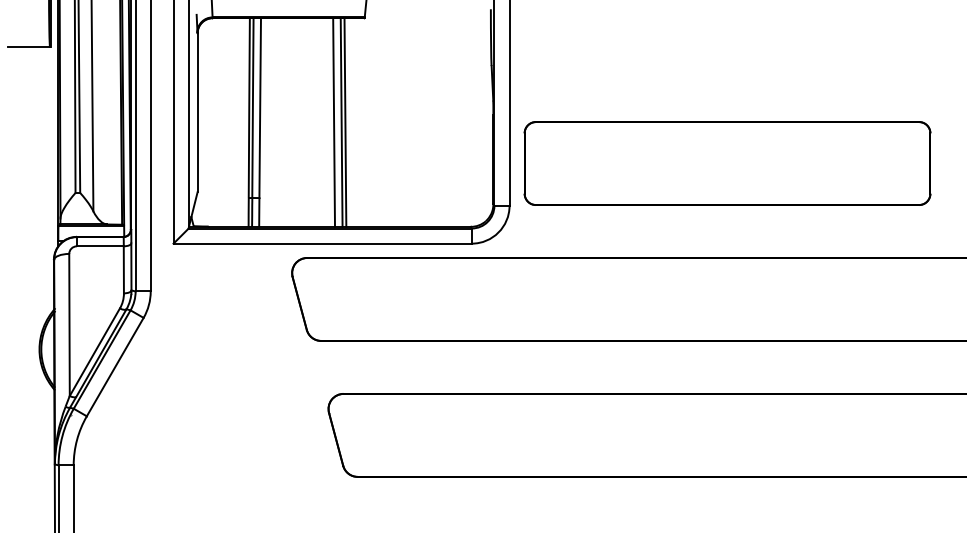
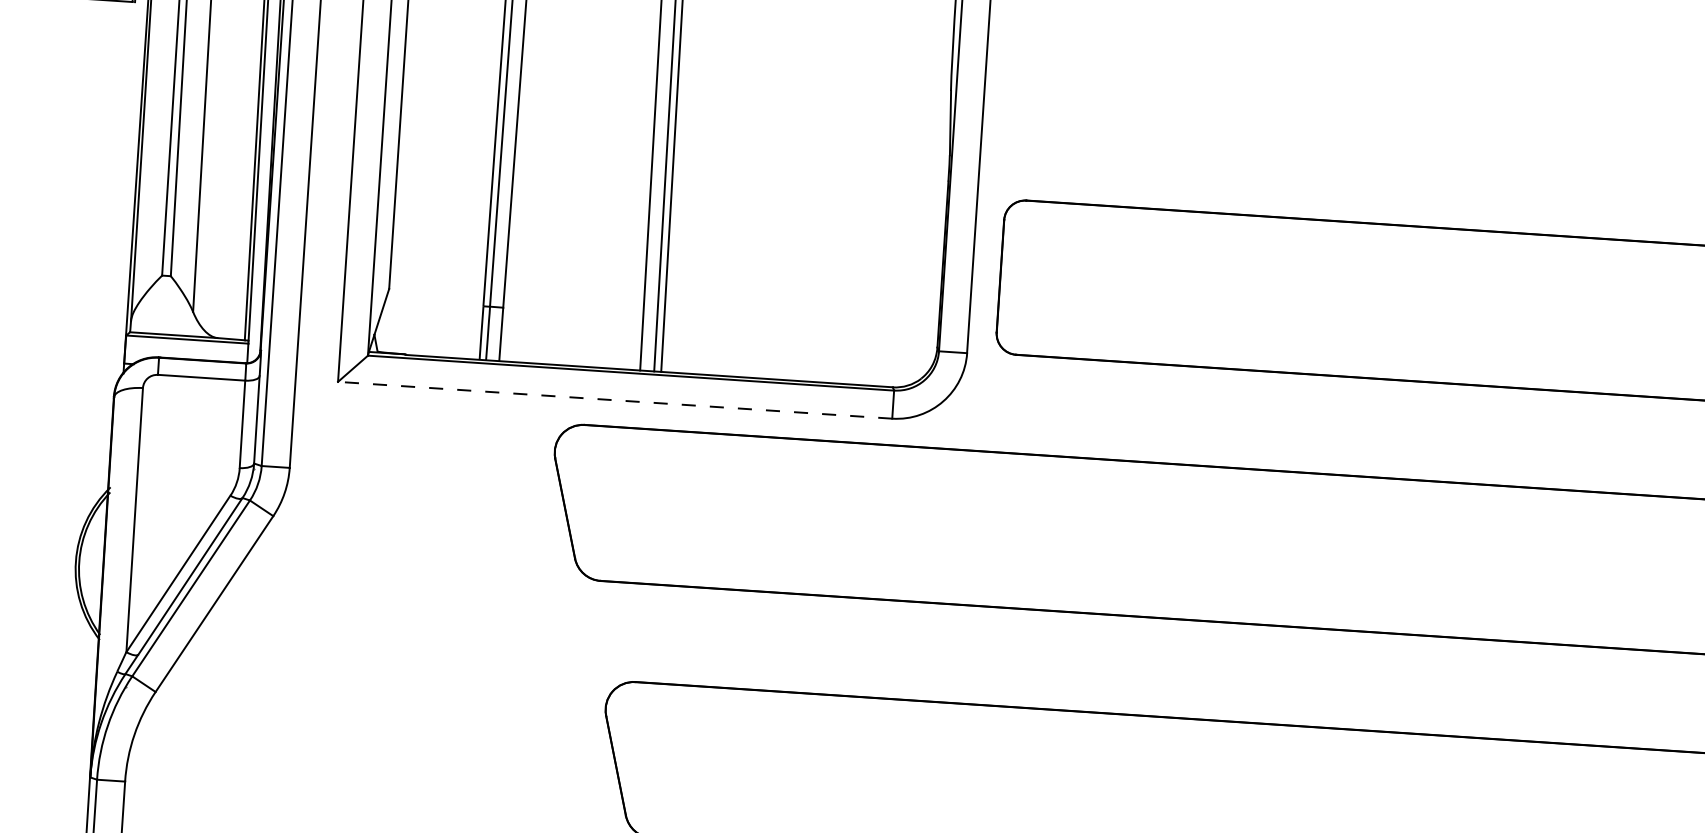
line: (322, 243) -> (614, 399), solid -> dashed

